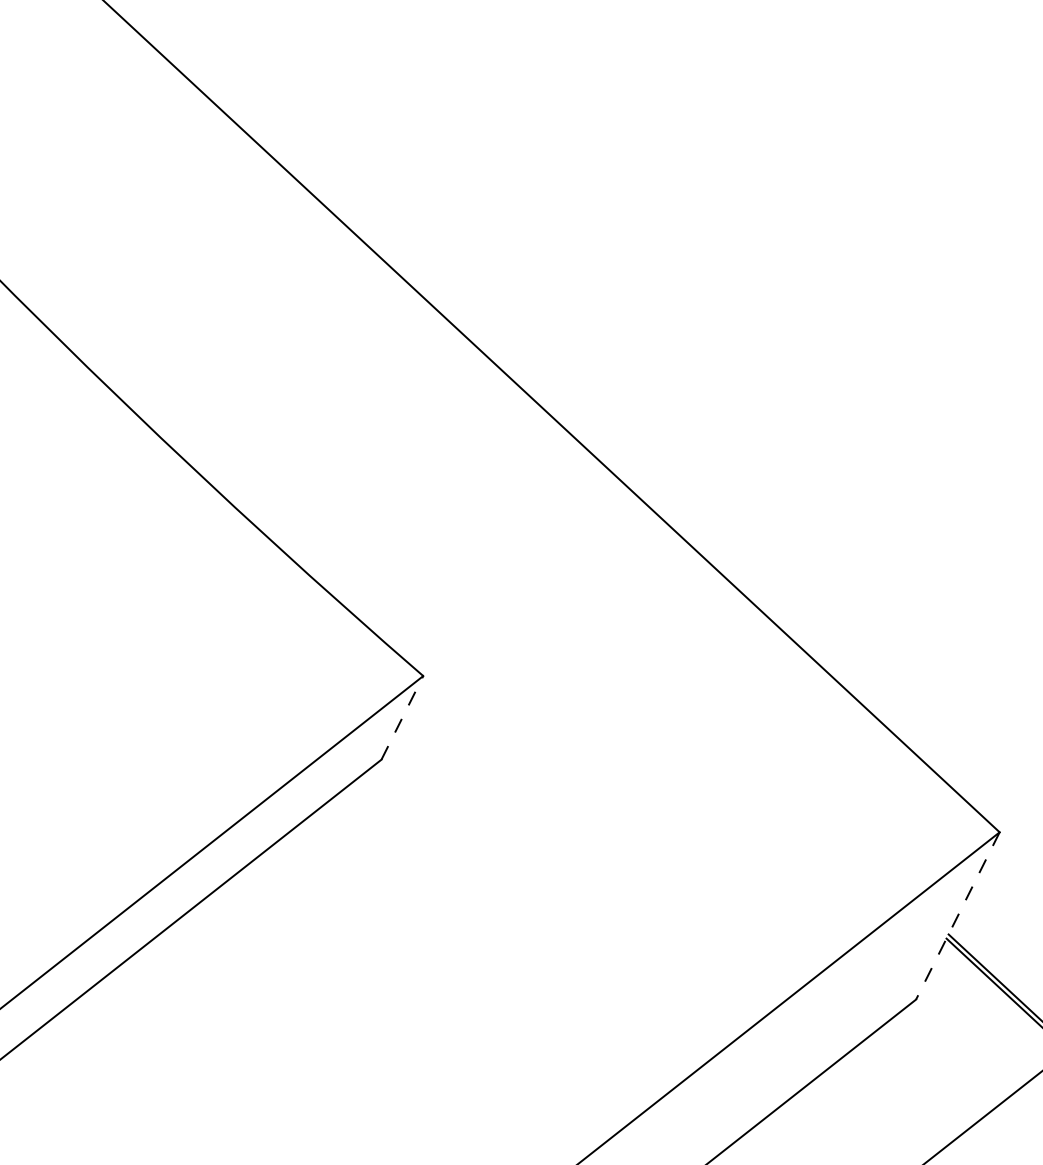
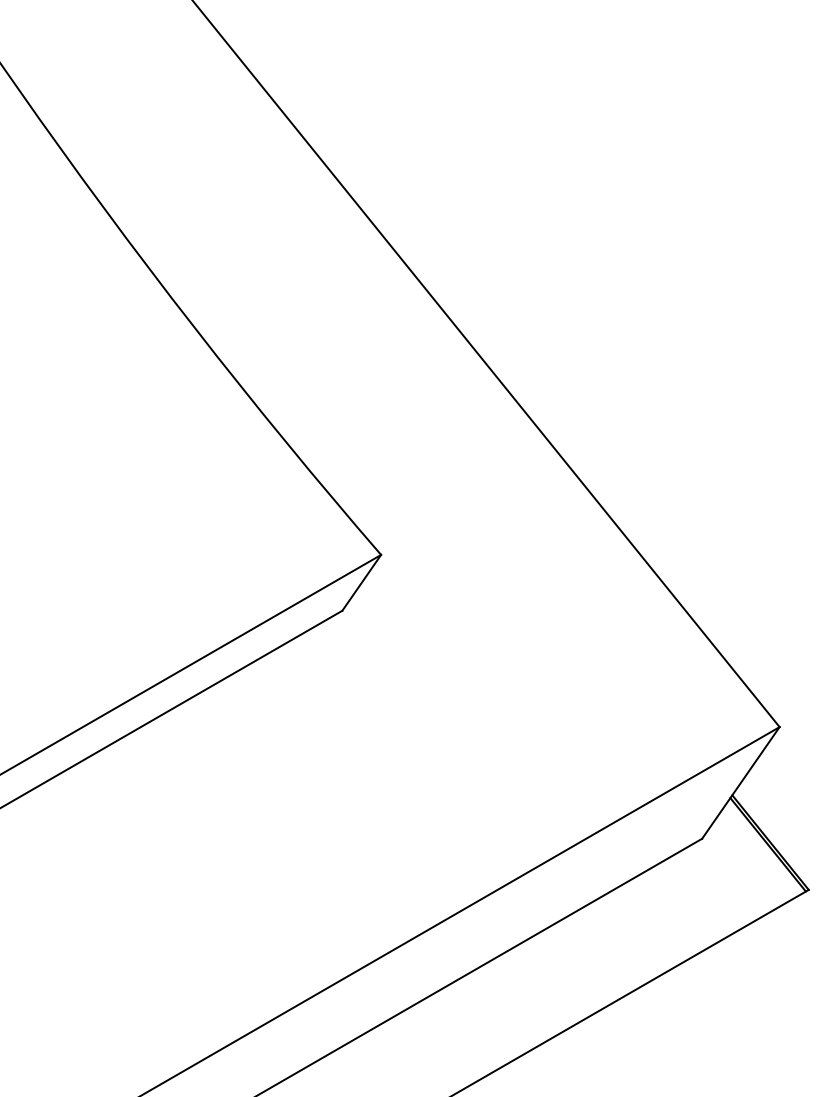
line: (401, 717) -> (361, 582), dashed -> solid
line: (957, 915) -> (740, 782), dashed -> solid

